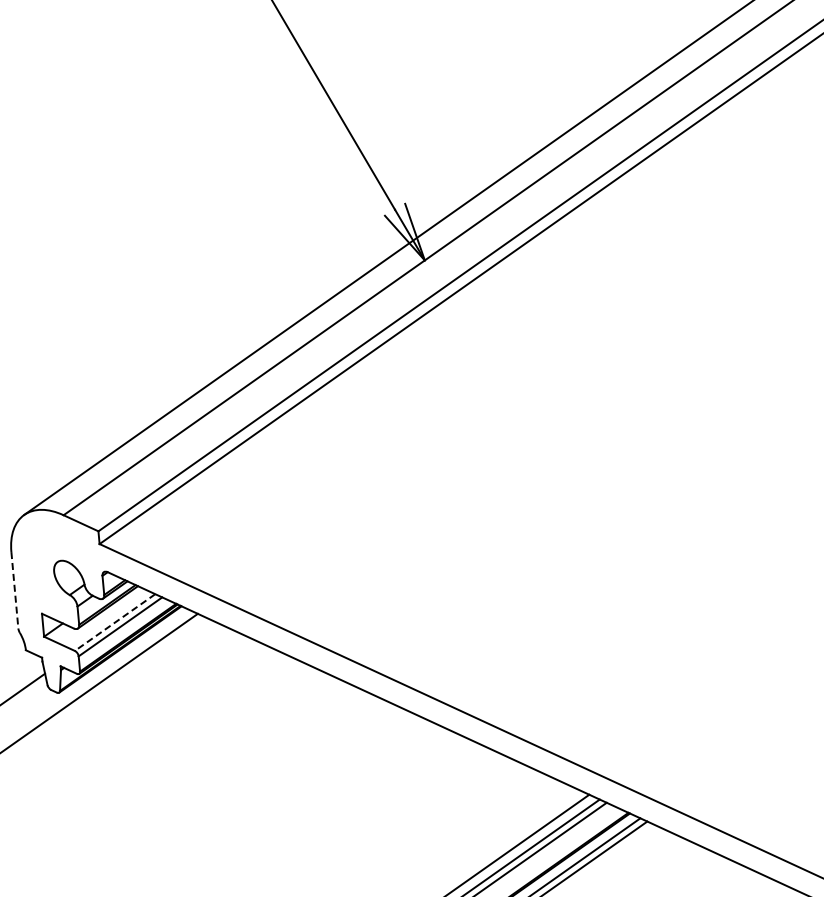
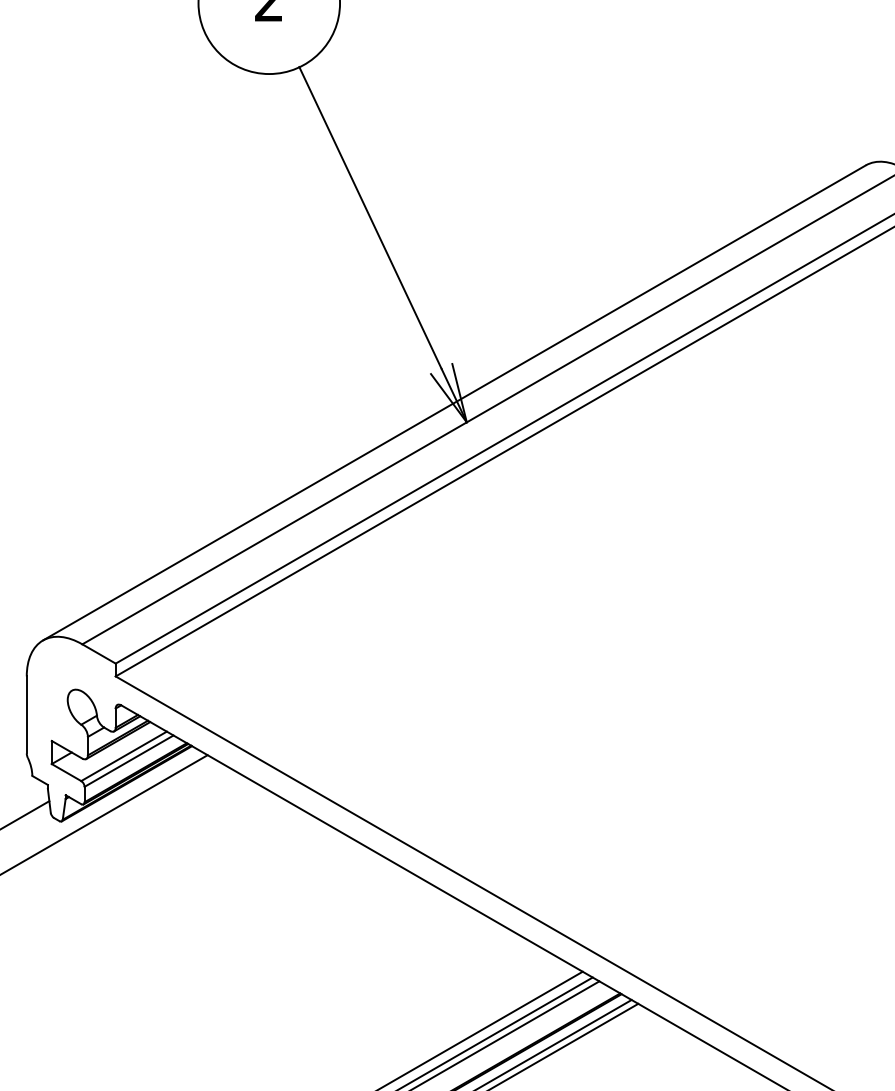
line: (14, 589) -> (26, 714), dashed -> solid
line: (114, 622) -> (123, 756), dashed -> solid

